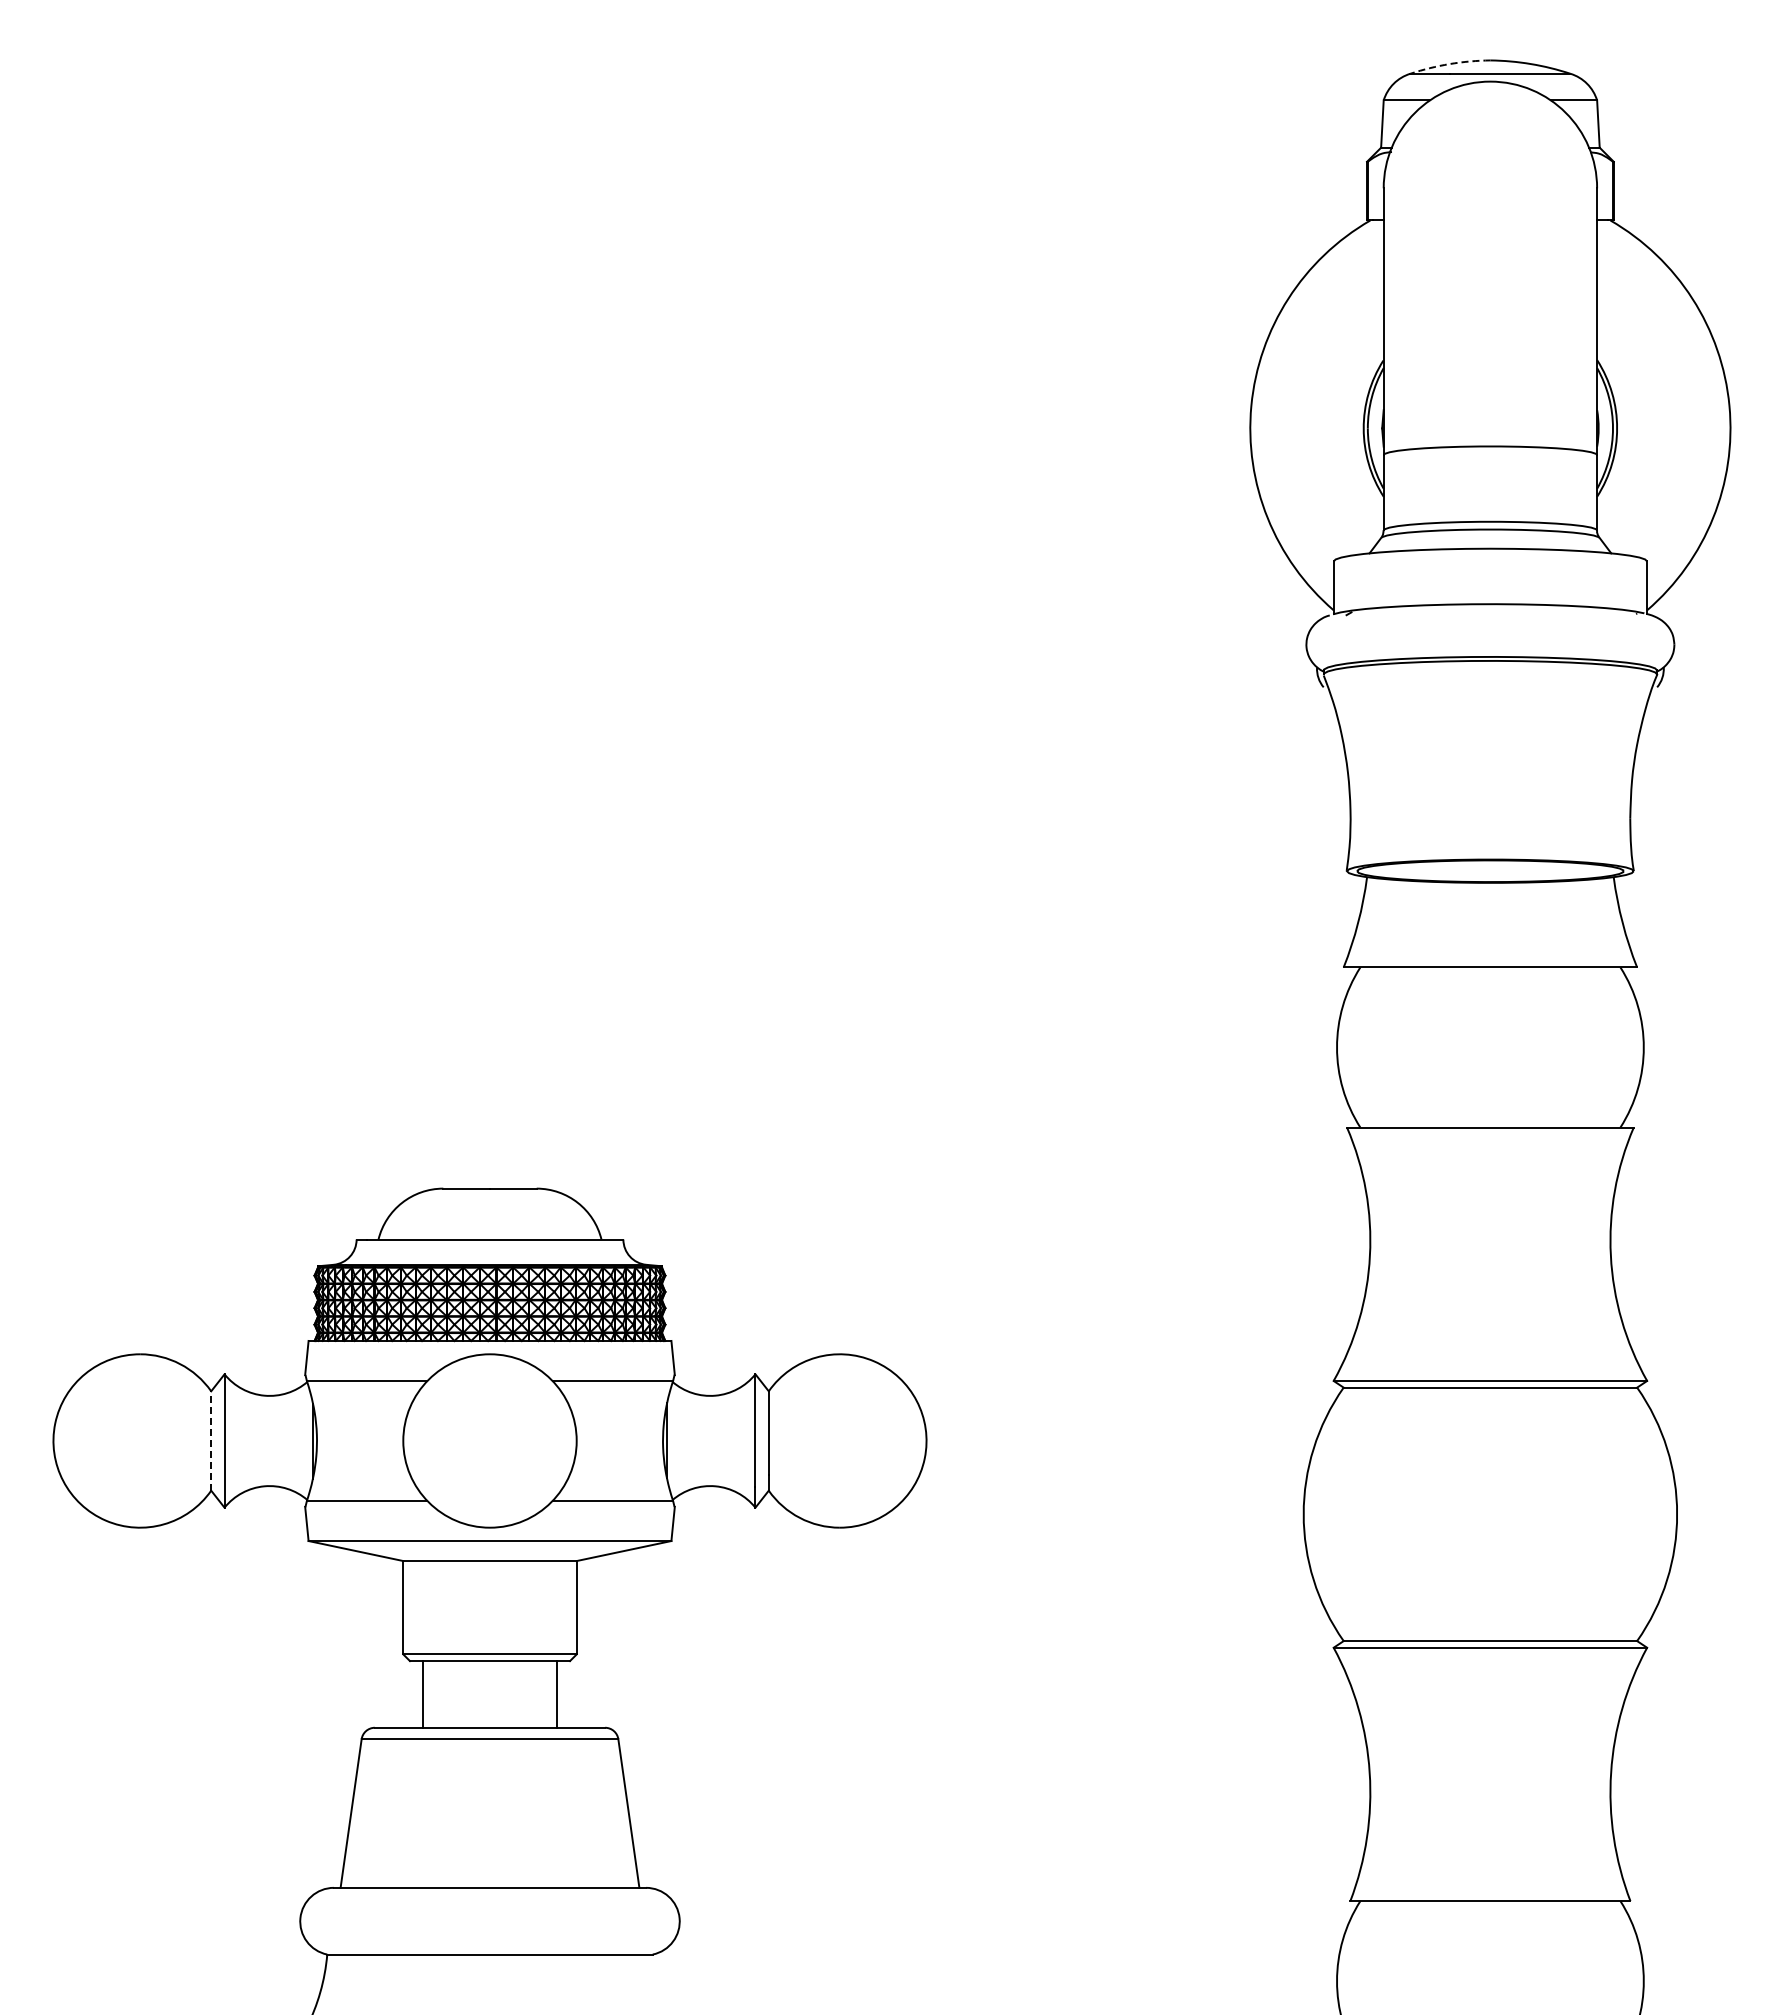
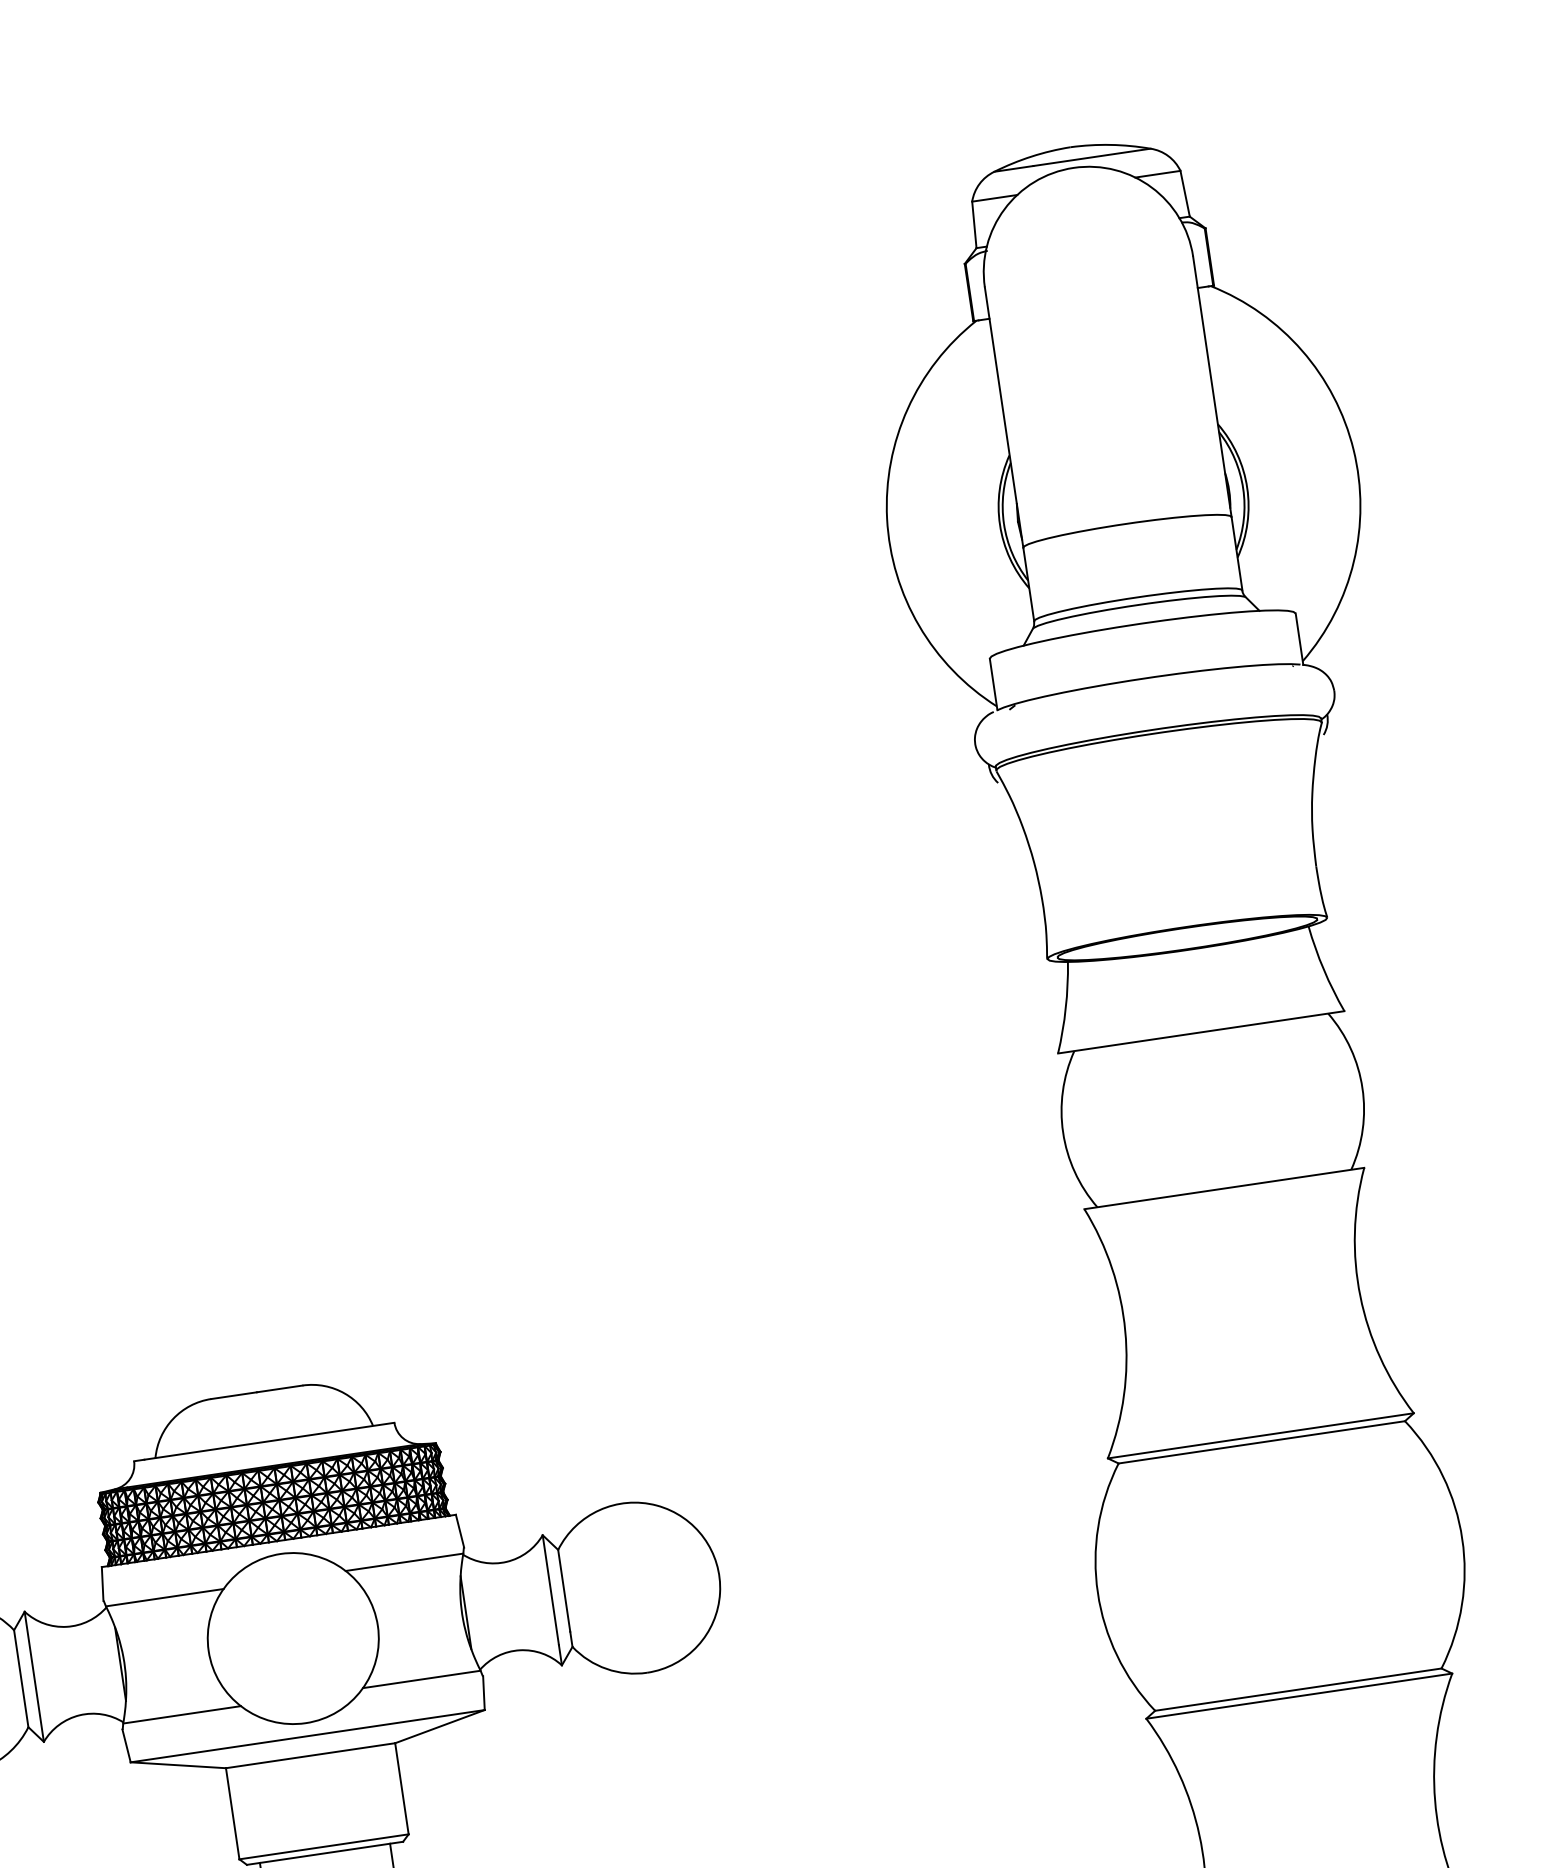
arc: (1449, 64) -> (1031, 157), dashed -> solid
line: (211, 1441) -> (21, 1679), dashed -> solid

